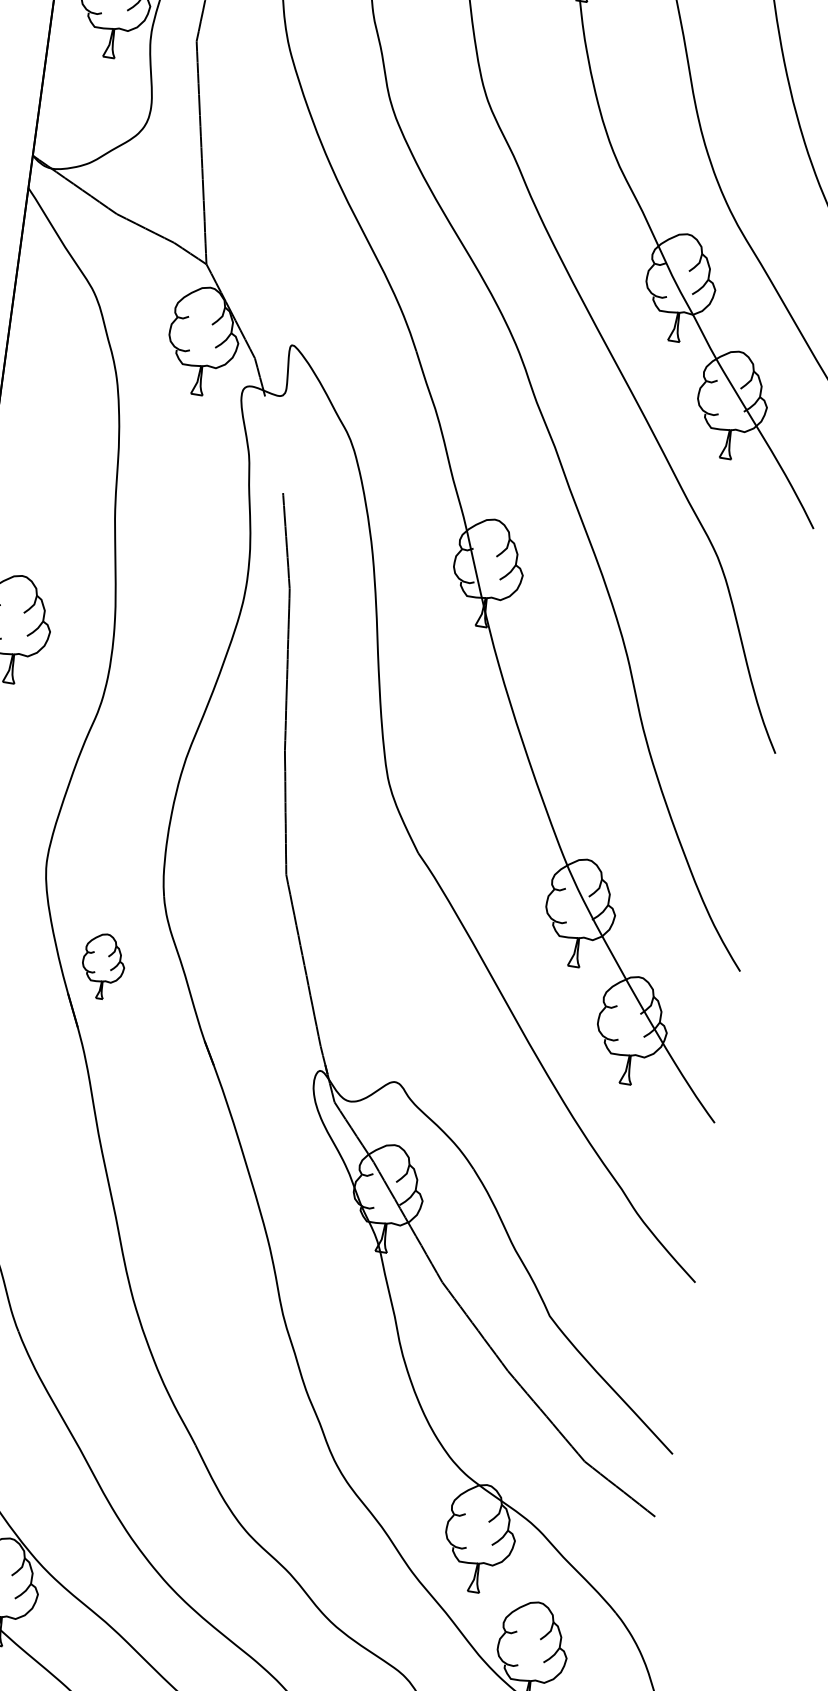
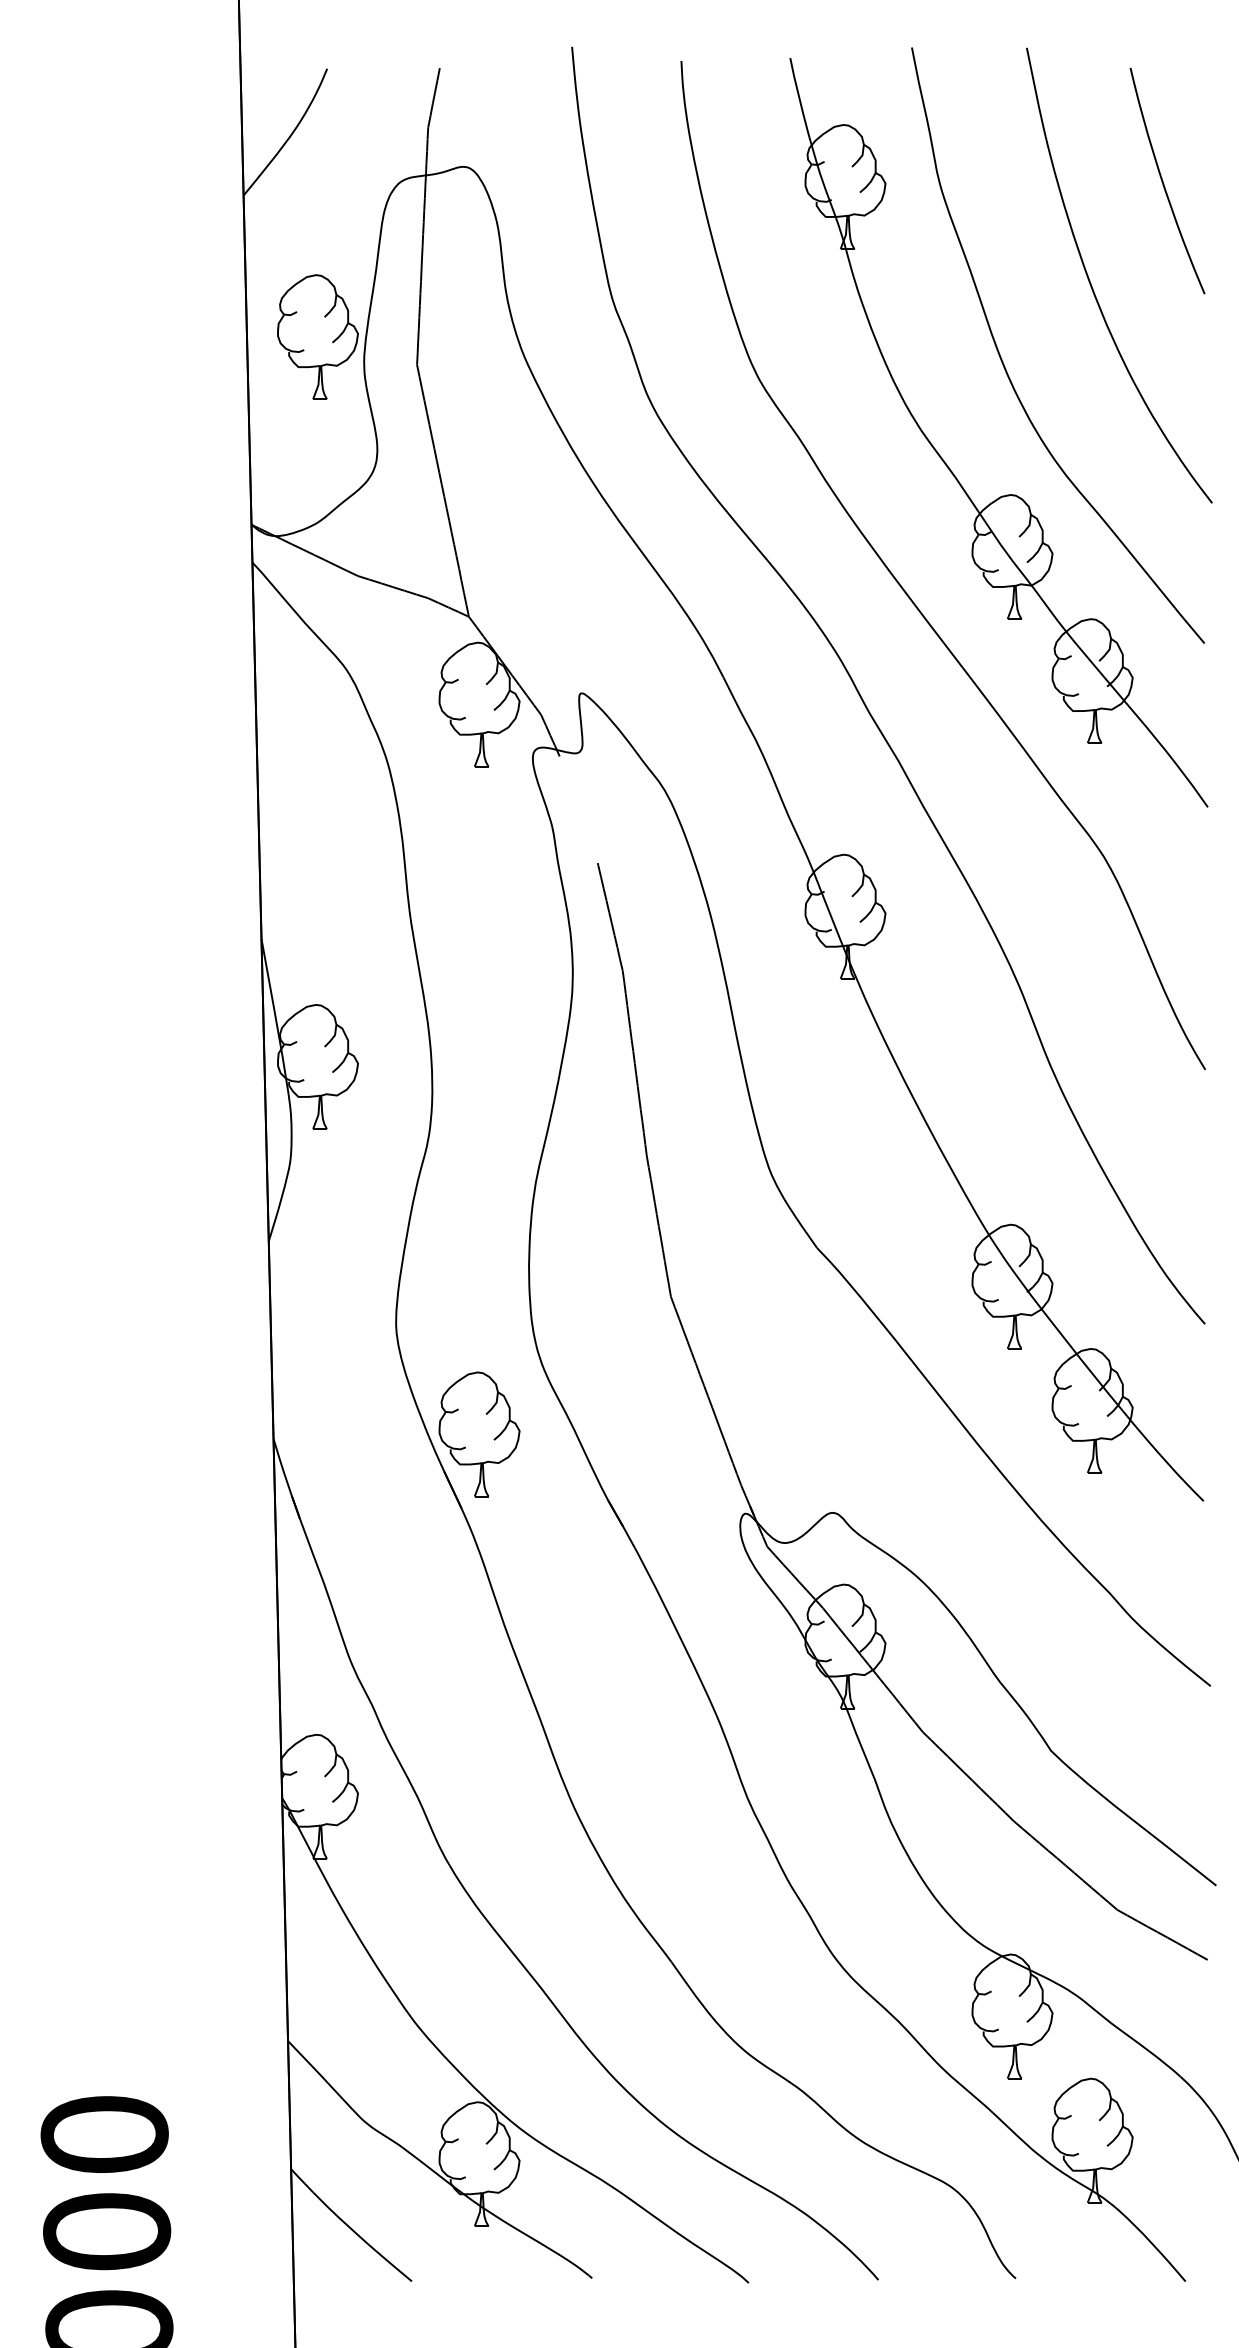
part: (103, 966) -> (479, 1434), size x1.67

